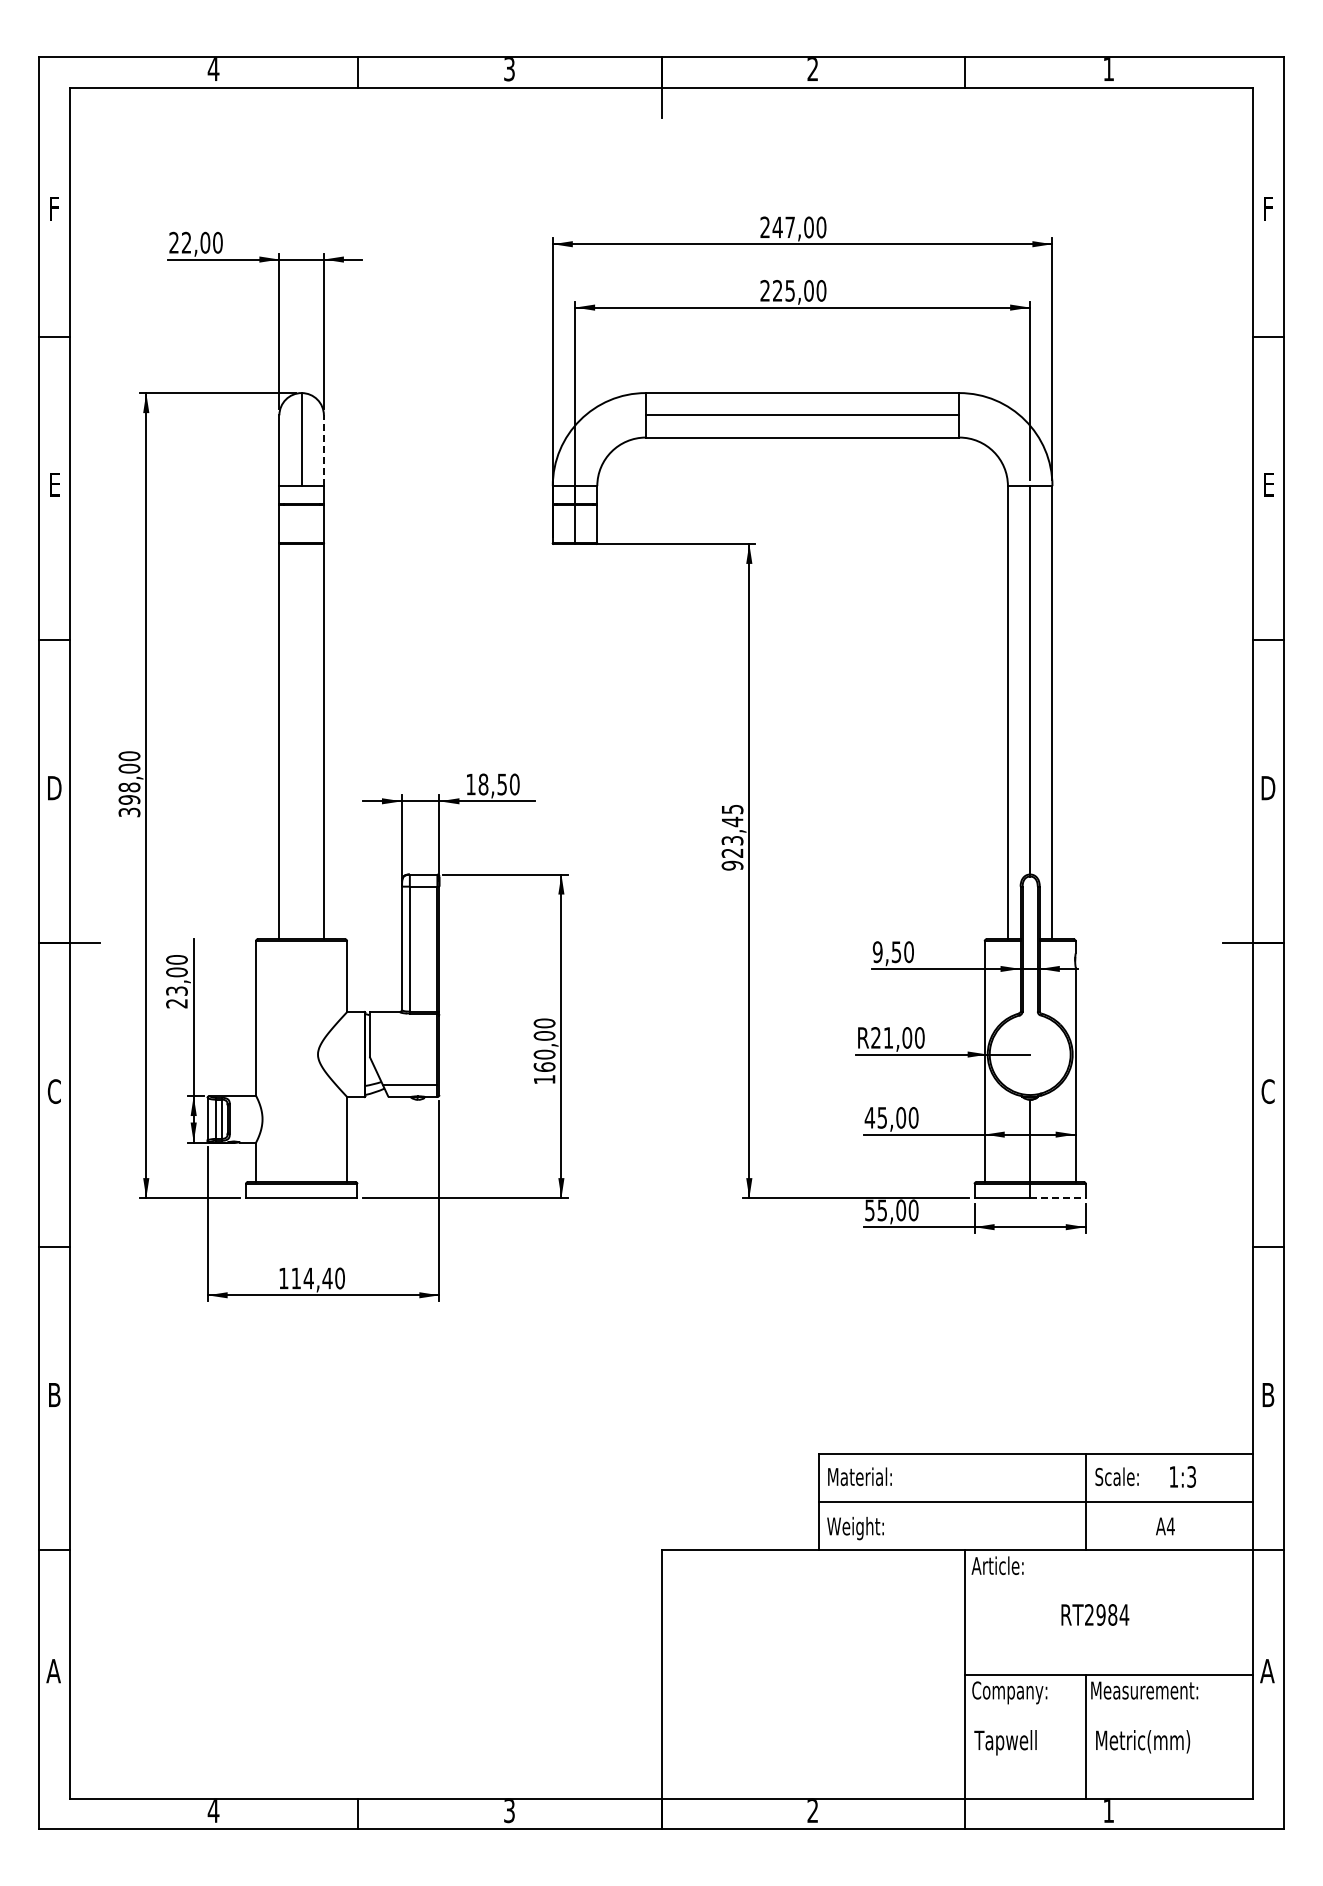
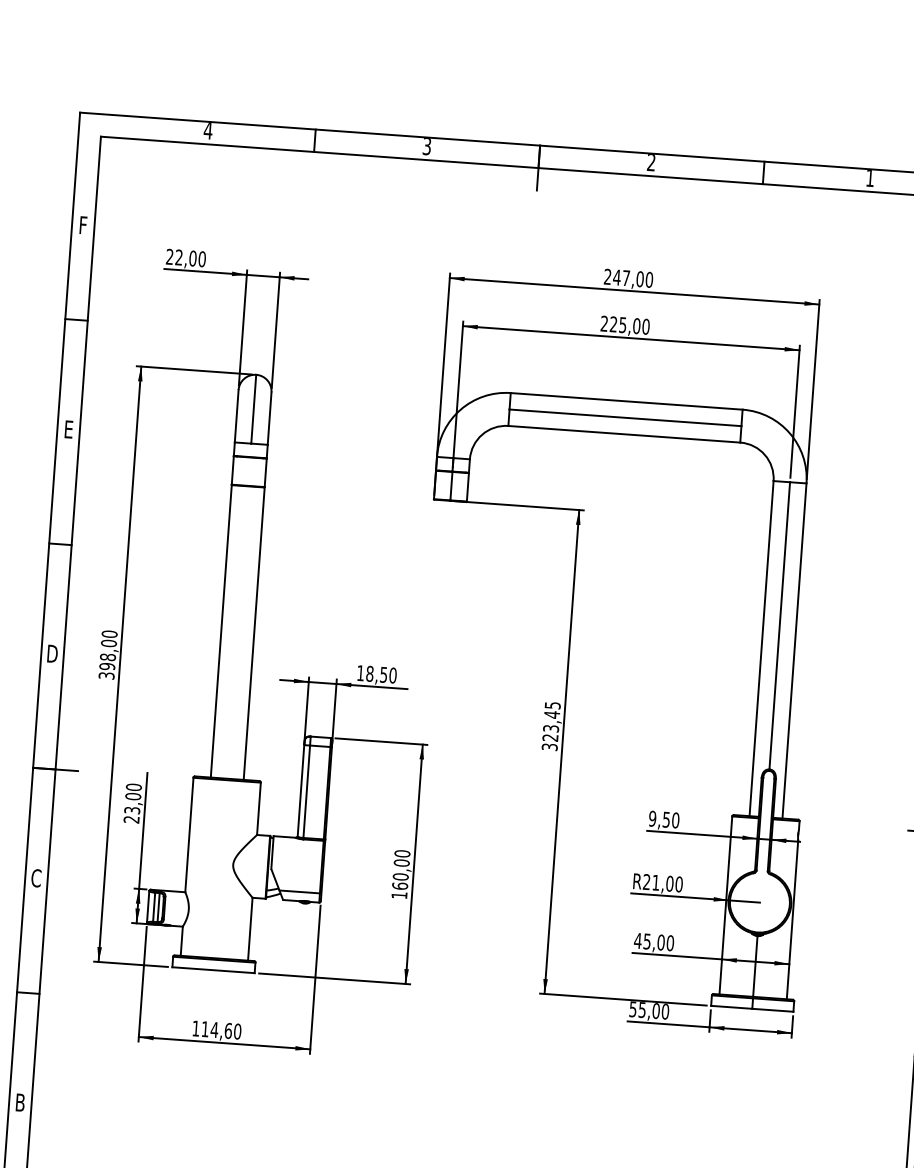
line: (323, 450) -> (269, 418), dashed -> solid
text: (732, 865) -> (549, 747), 923,45 -> 323,45
line: (1058, 1198) -> (773, 1010), dashed -> solid
text: (327, 1278) -> (228, 1030), 114,40 -> 114,60

